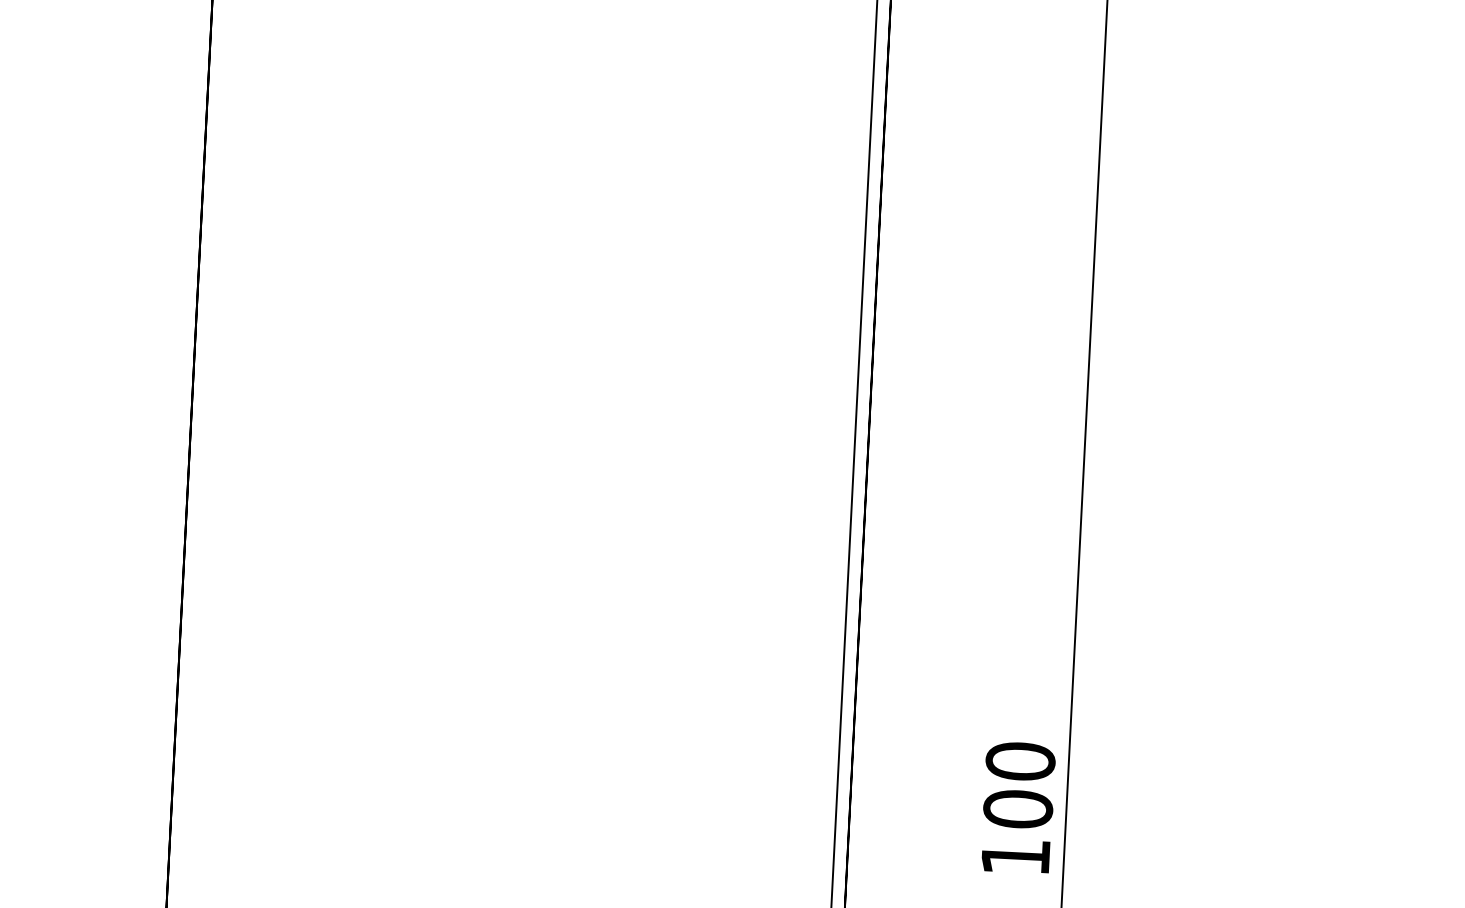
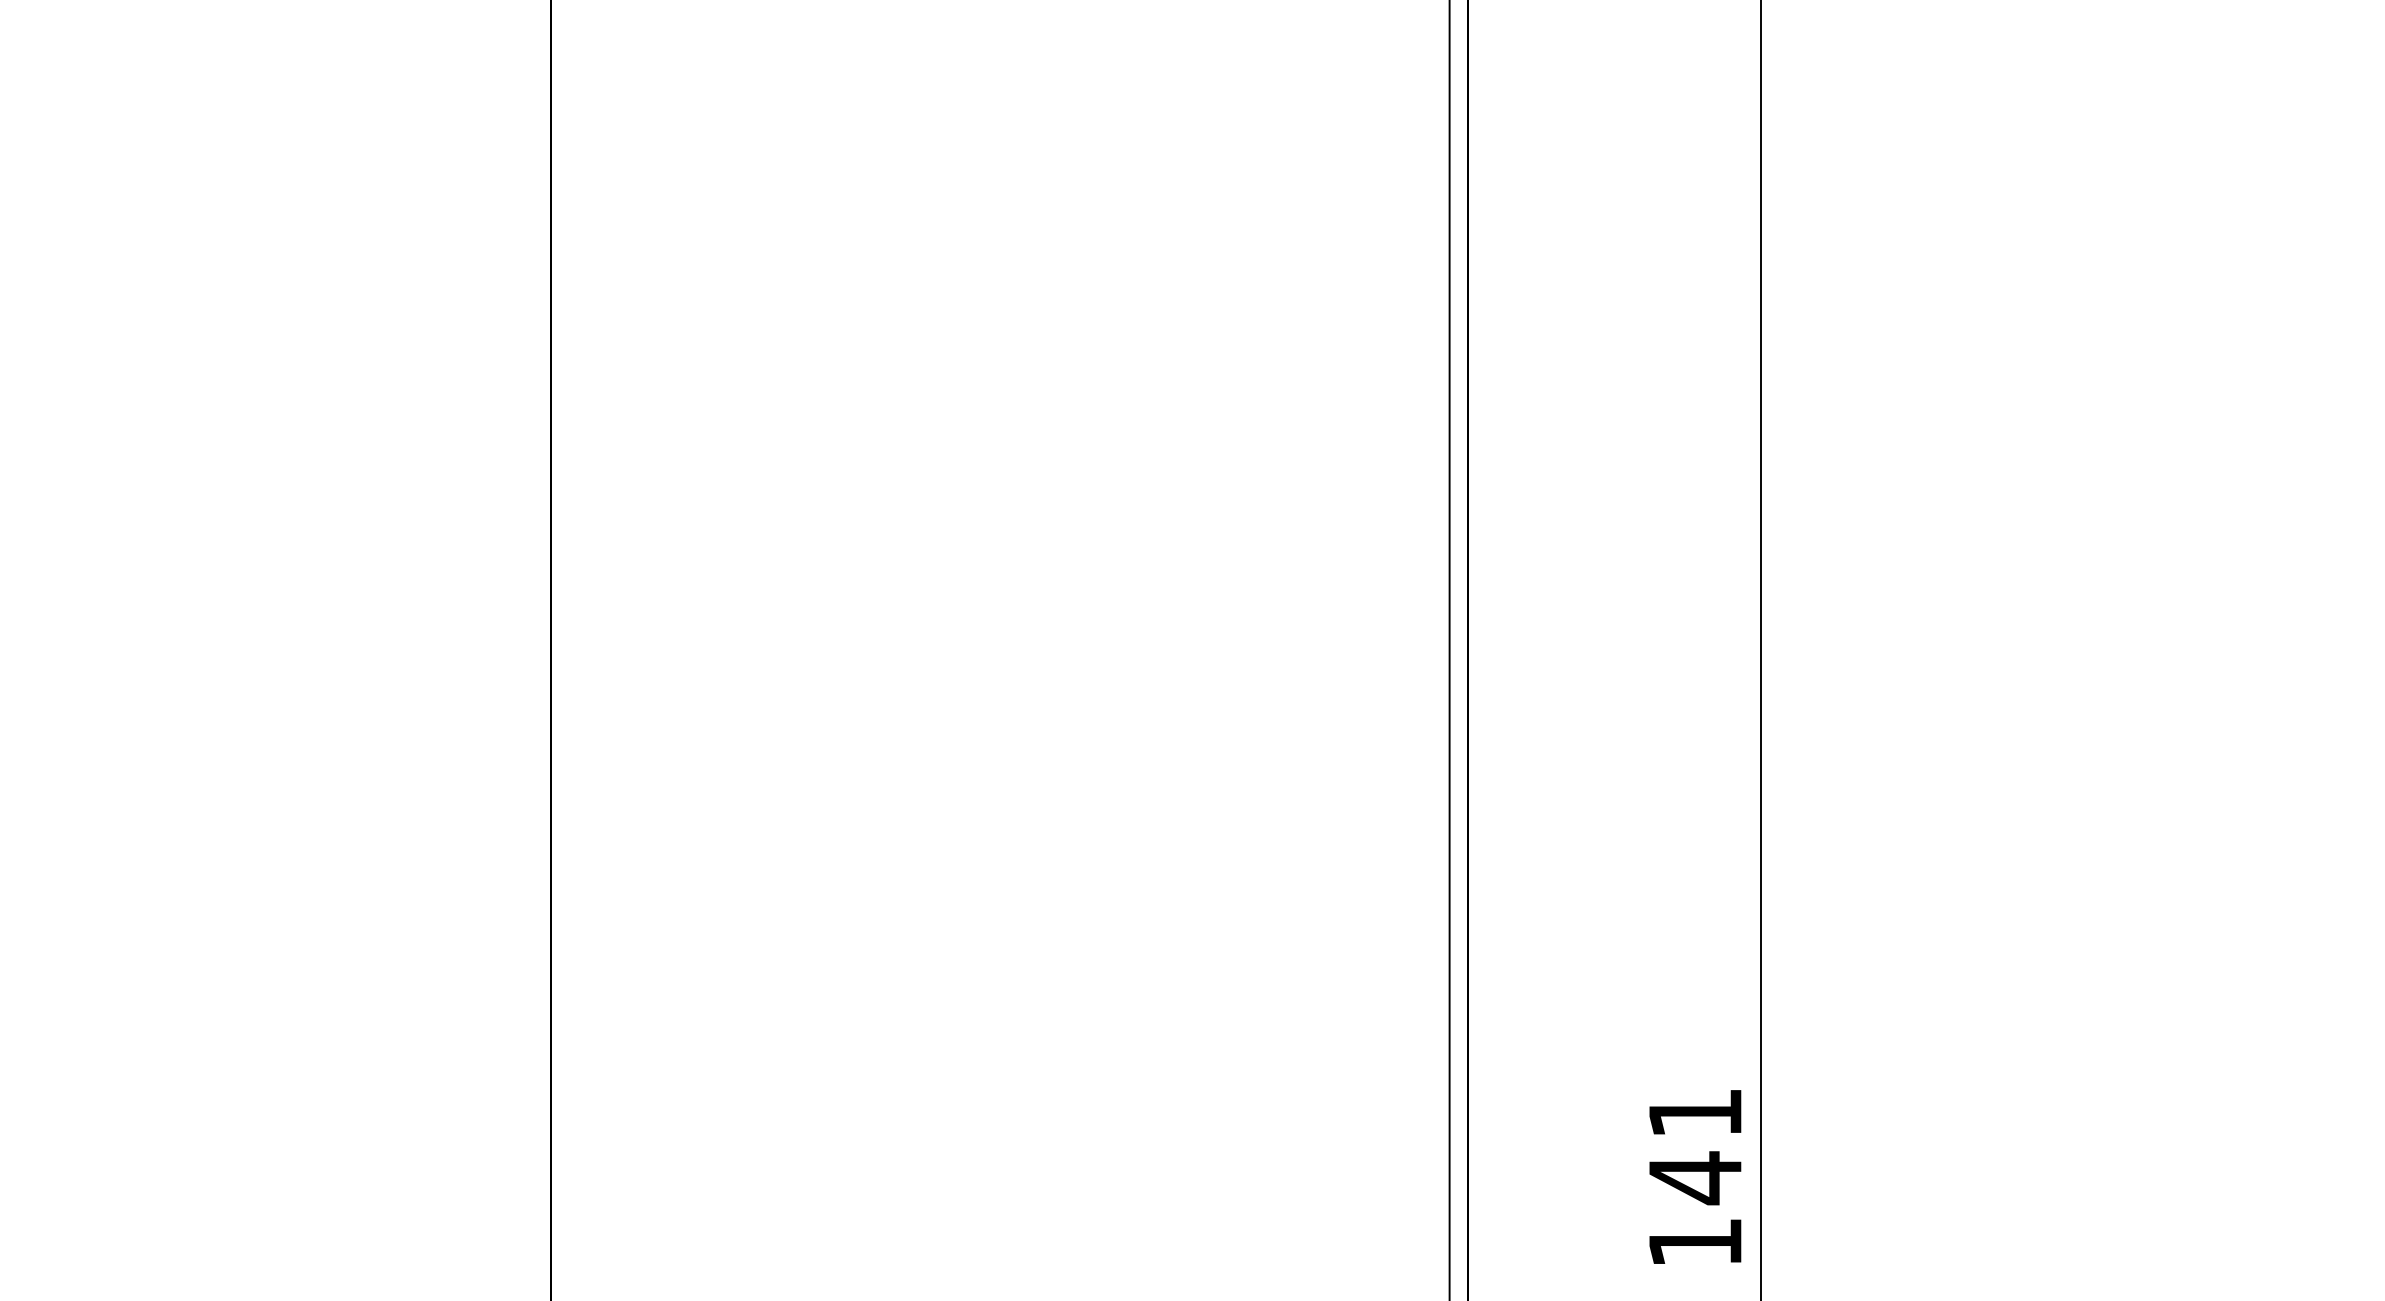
text: (1019, 786) -> (1695, 1146), 100 -> 141

